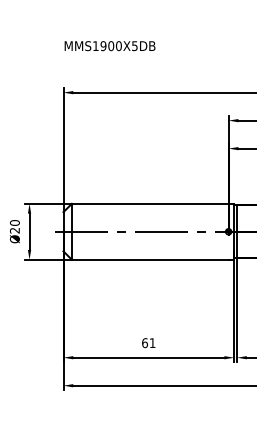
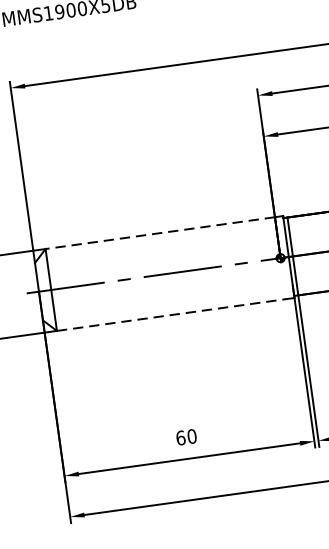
line: (149, 203) -> (159, 232), solid -> dashed
line: (150, 259) -> (171, 314), solid -> dashed
text: (152, 343) -> (191, 437), 61 -> 60

